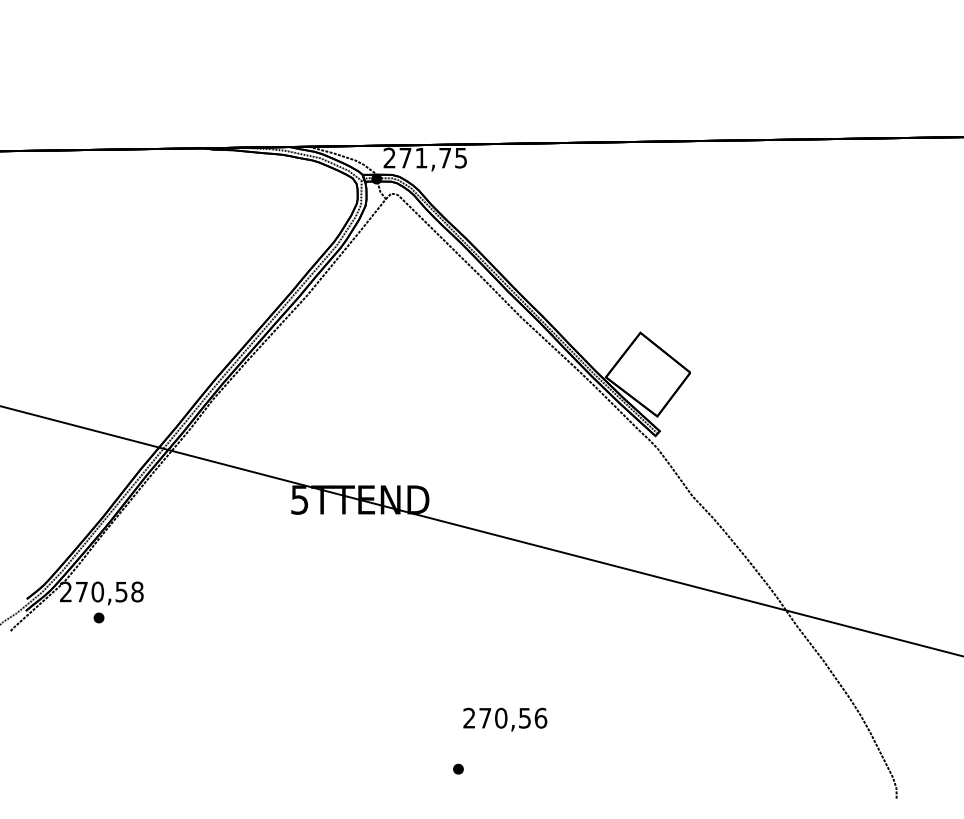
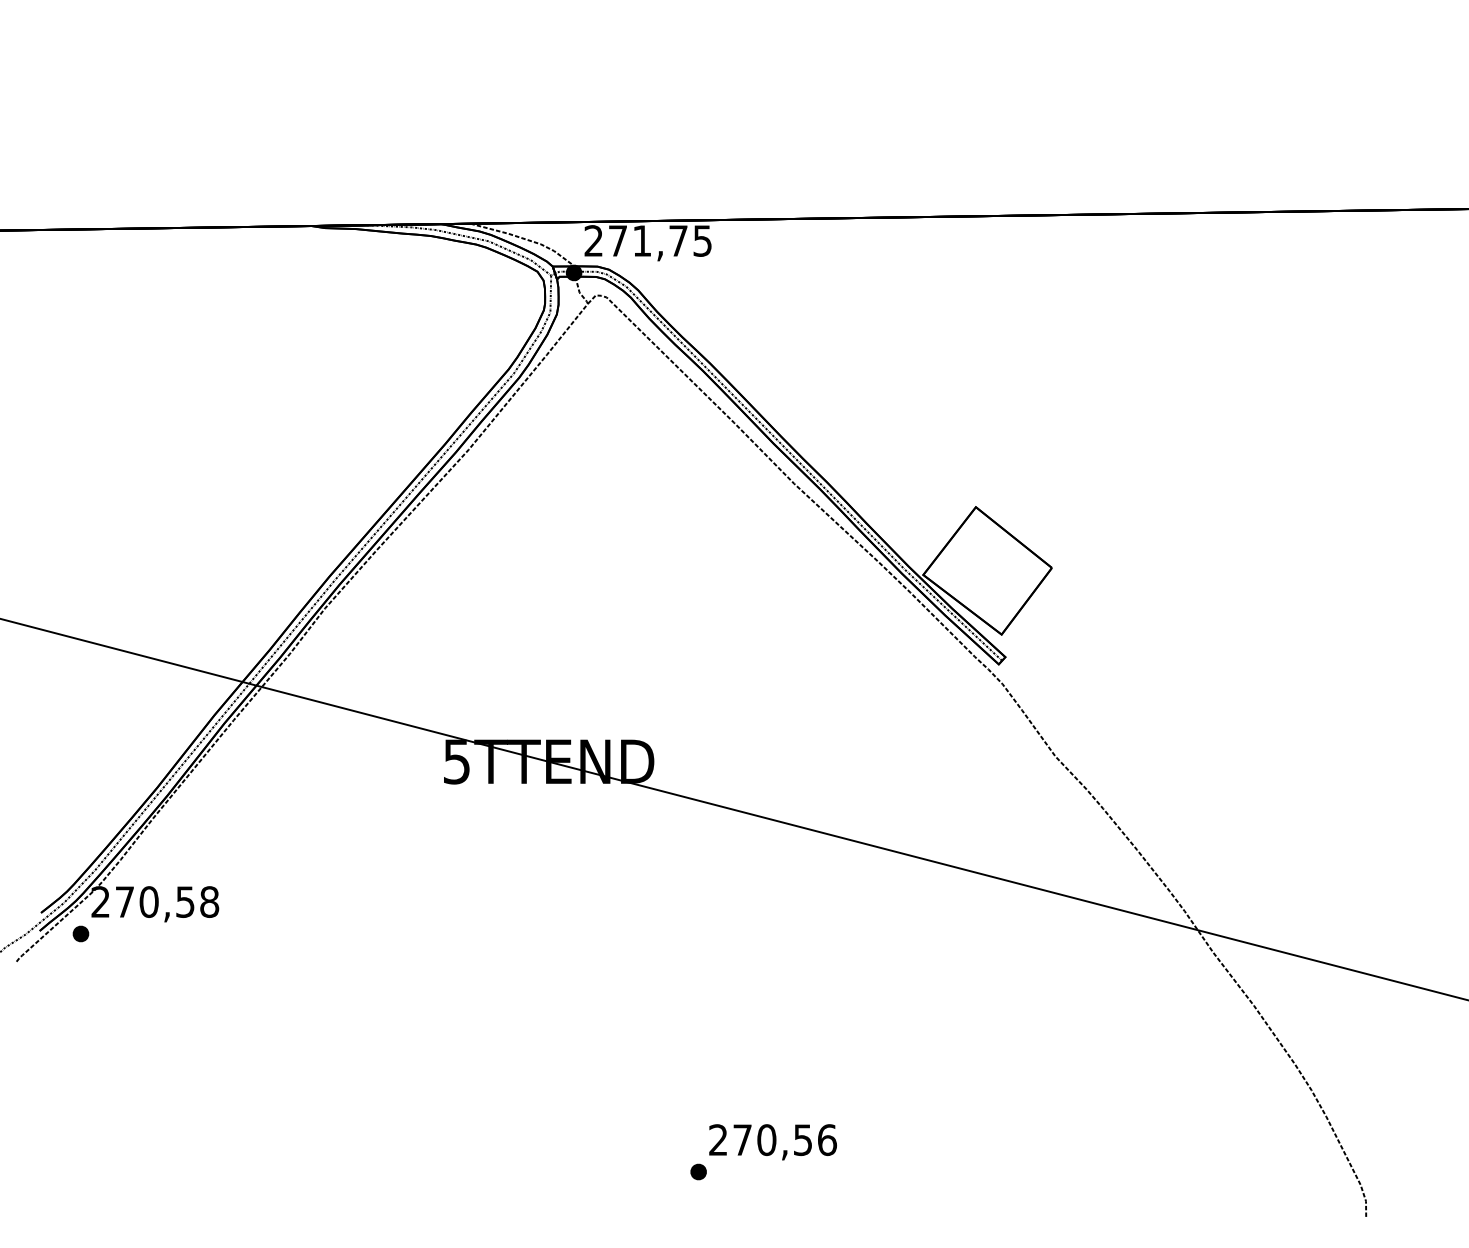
part: (98, 617) -> (80, 933), moved
text: (505, 719) -> (773, 1141), moved

